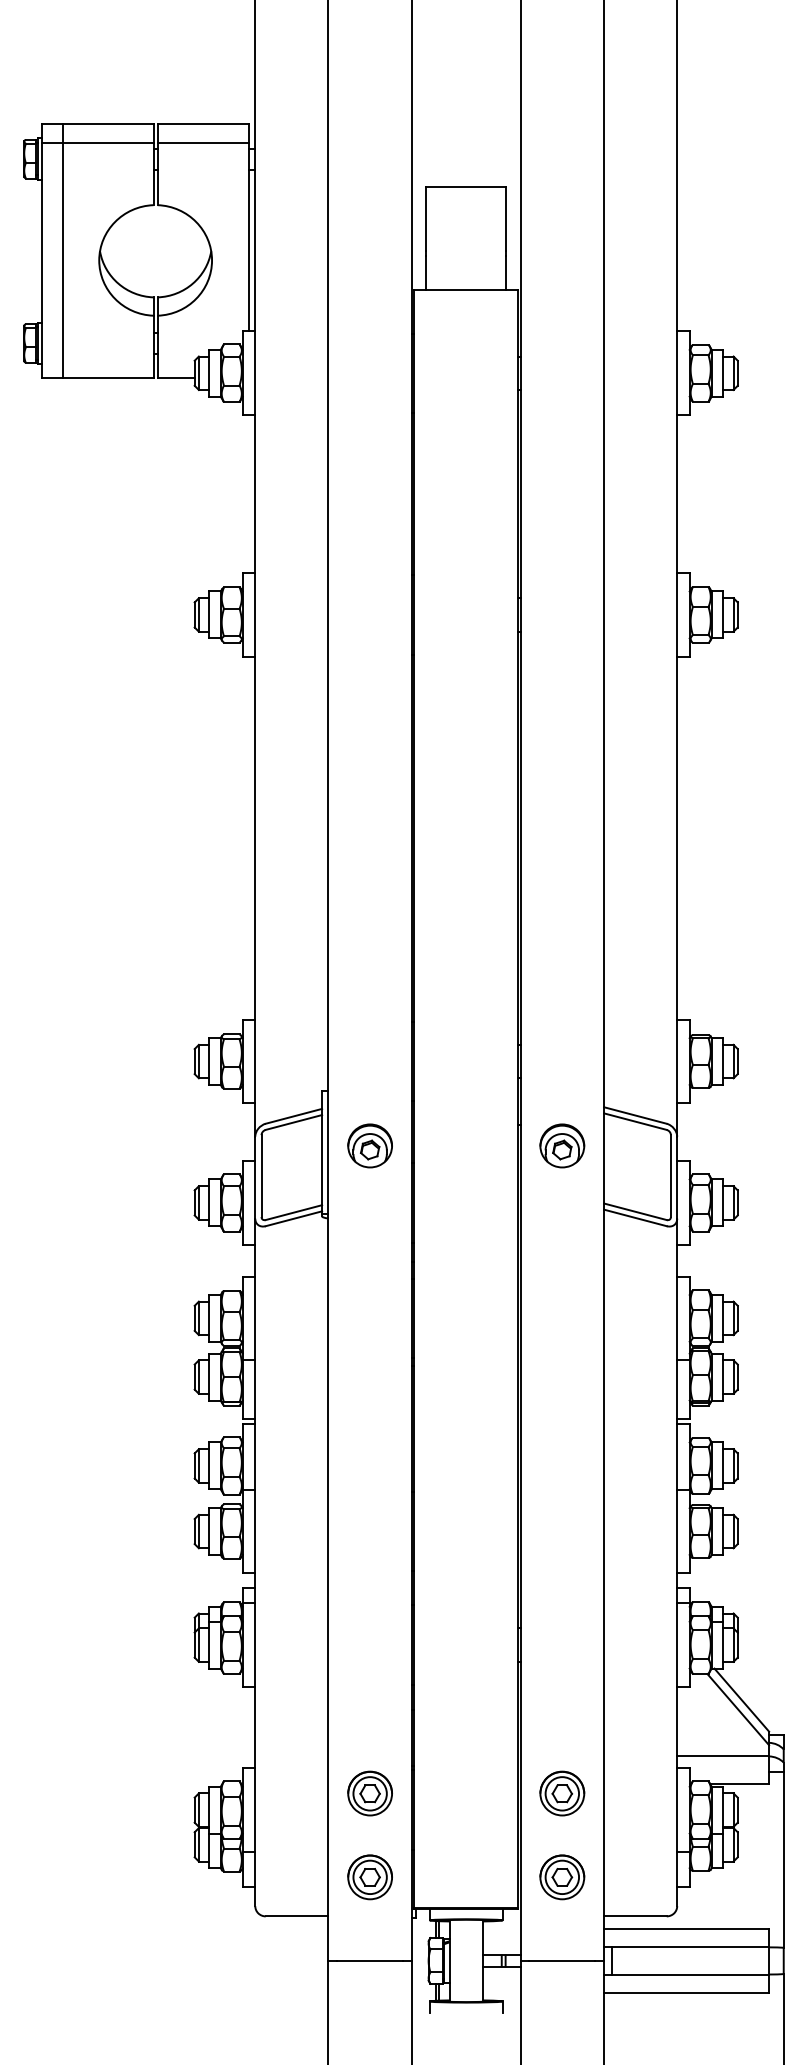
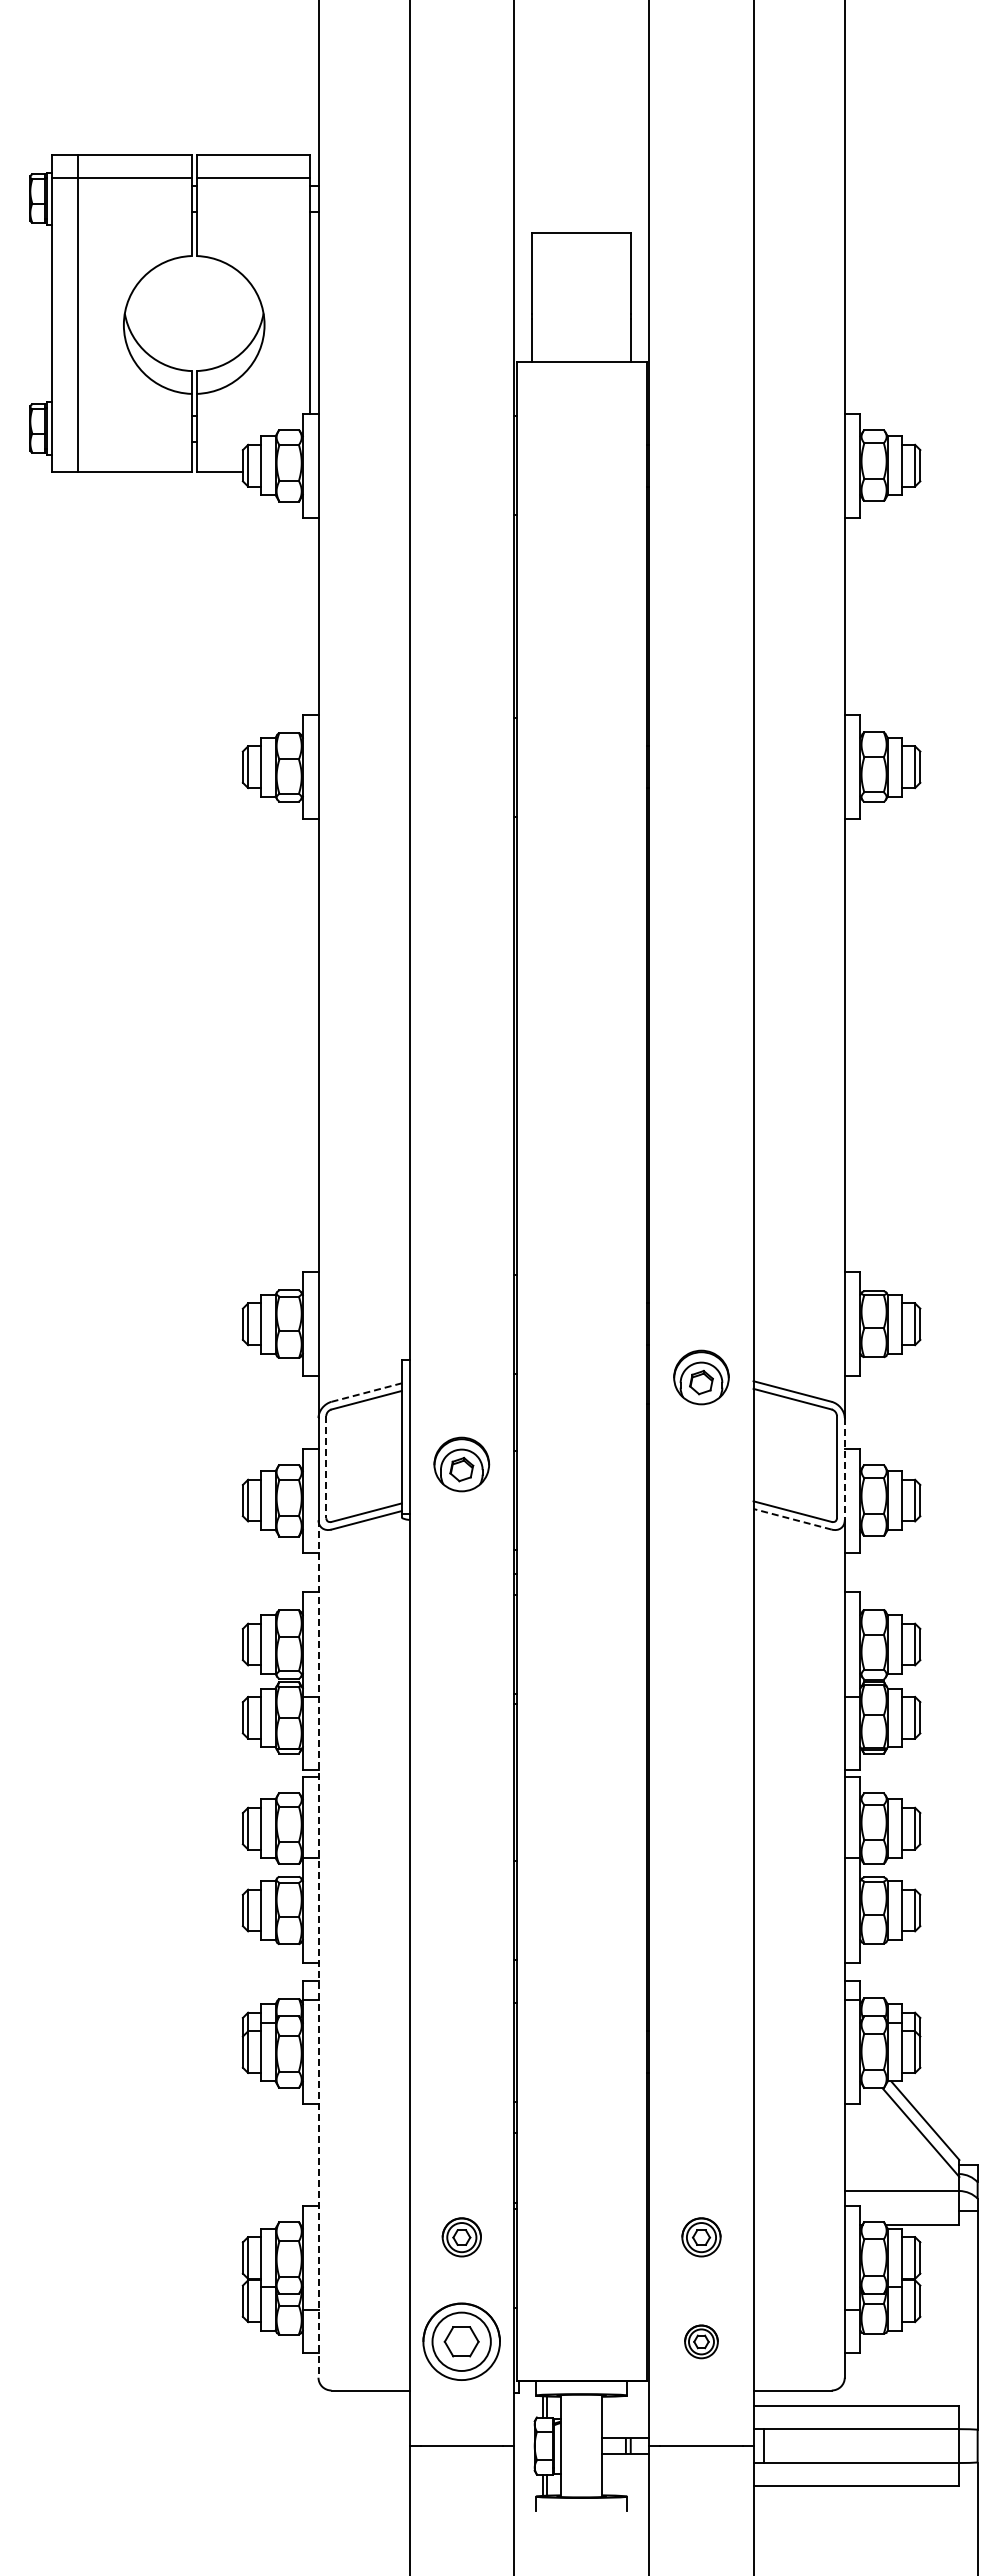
line: (294, 1116) -> (367, 1392), solid -> dashed
part: (369, 1145) -> (461, 1464), moved
part: (562, 1145) -> (701, 1377), moved
line: (261, 1176) -> (326, 1467), solid -> dashed
line: (676, 1178) -> (844, 1469), solid -> dashed
line: (635, 1218) -> (792, 1519), solid -> dashed
line: (255, 1562) -> (318, 1949), solid -> dashed
part: (369, 1793) -> (461, 2237), size x0.7
part: (562, 1793) -> (701, 2237), size x0.7
part: (369, 1877) -> (461, 2341), size x1.4
part: (562, 1877) -> (701, 2341), size x0.6

